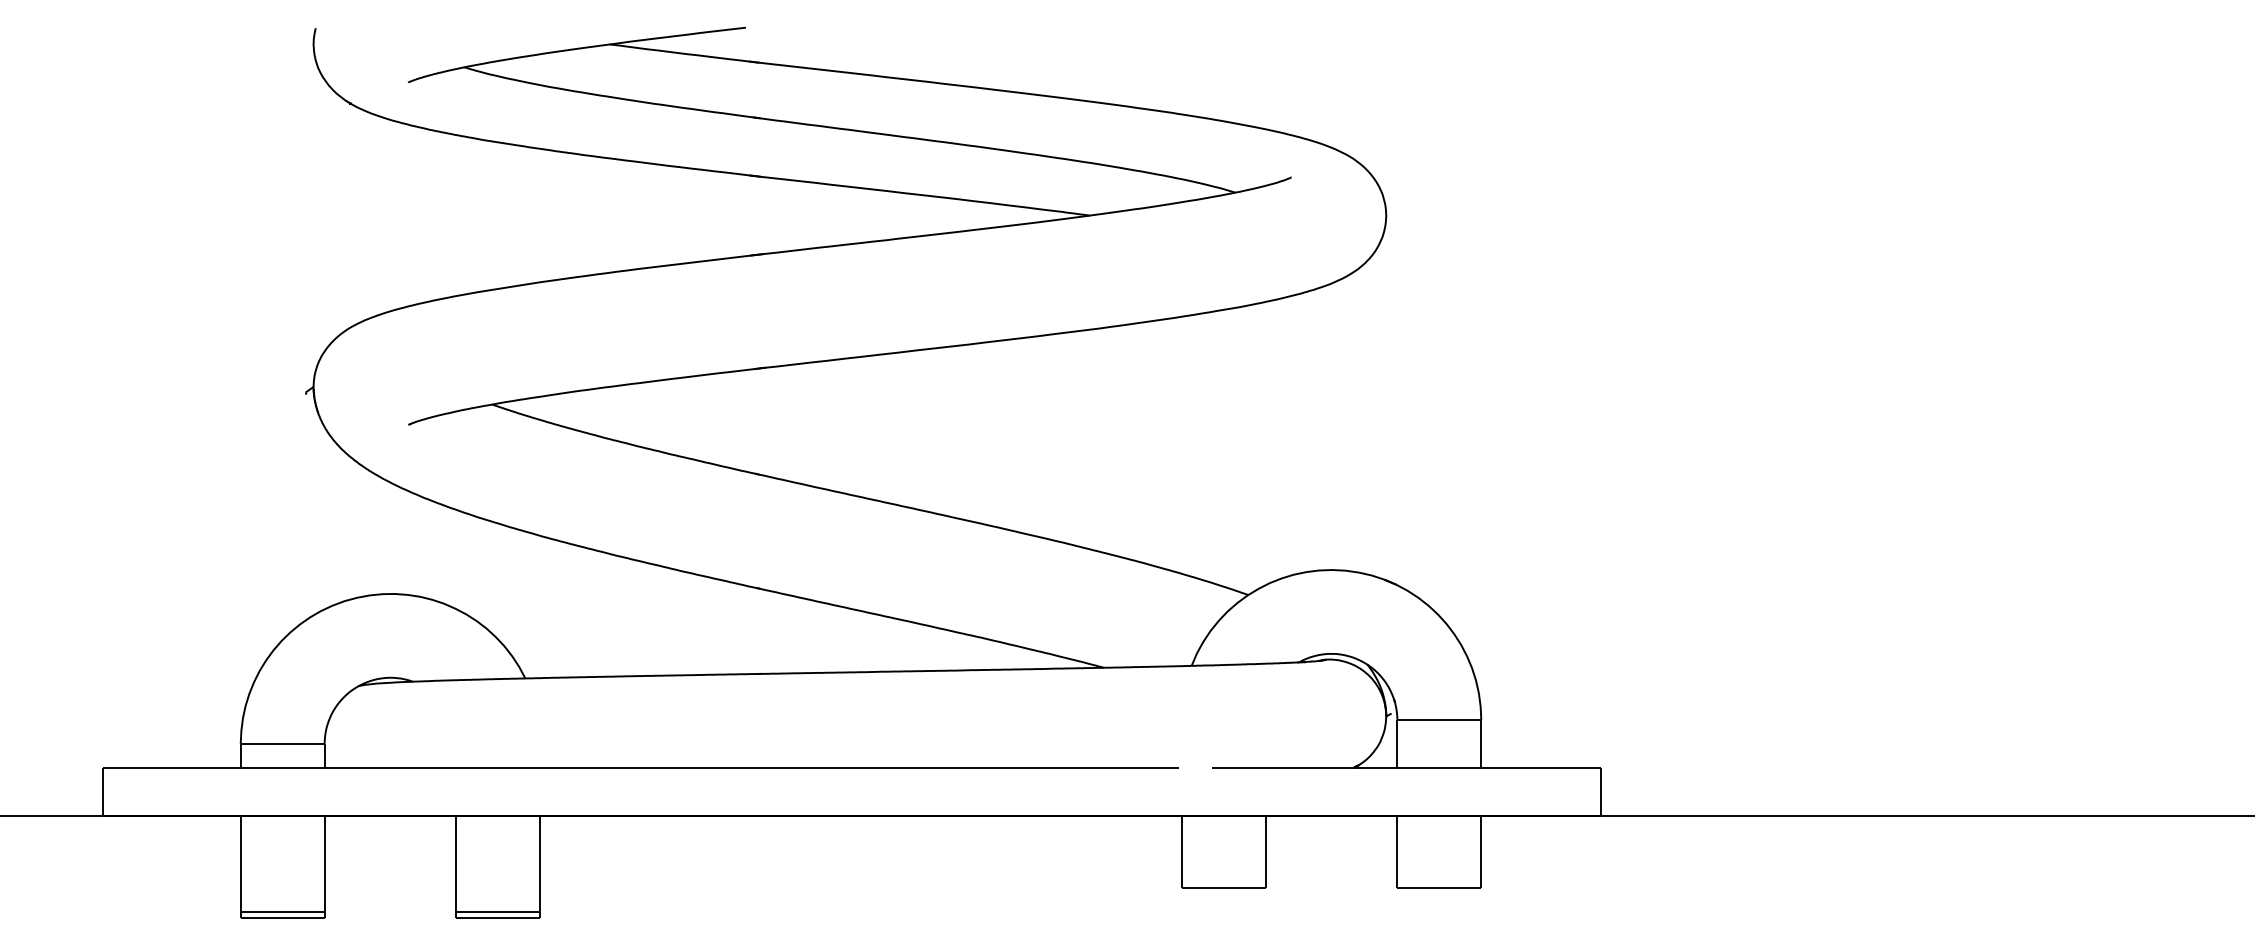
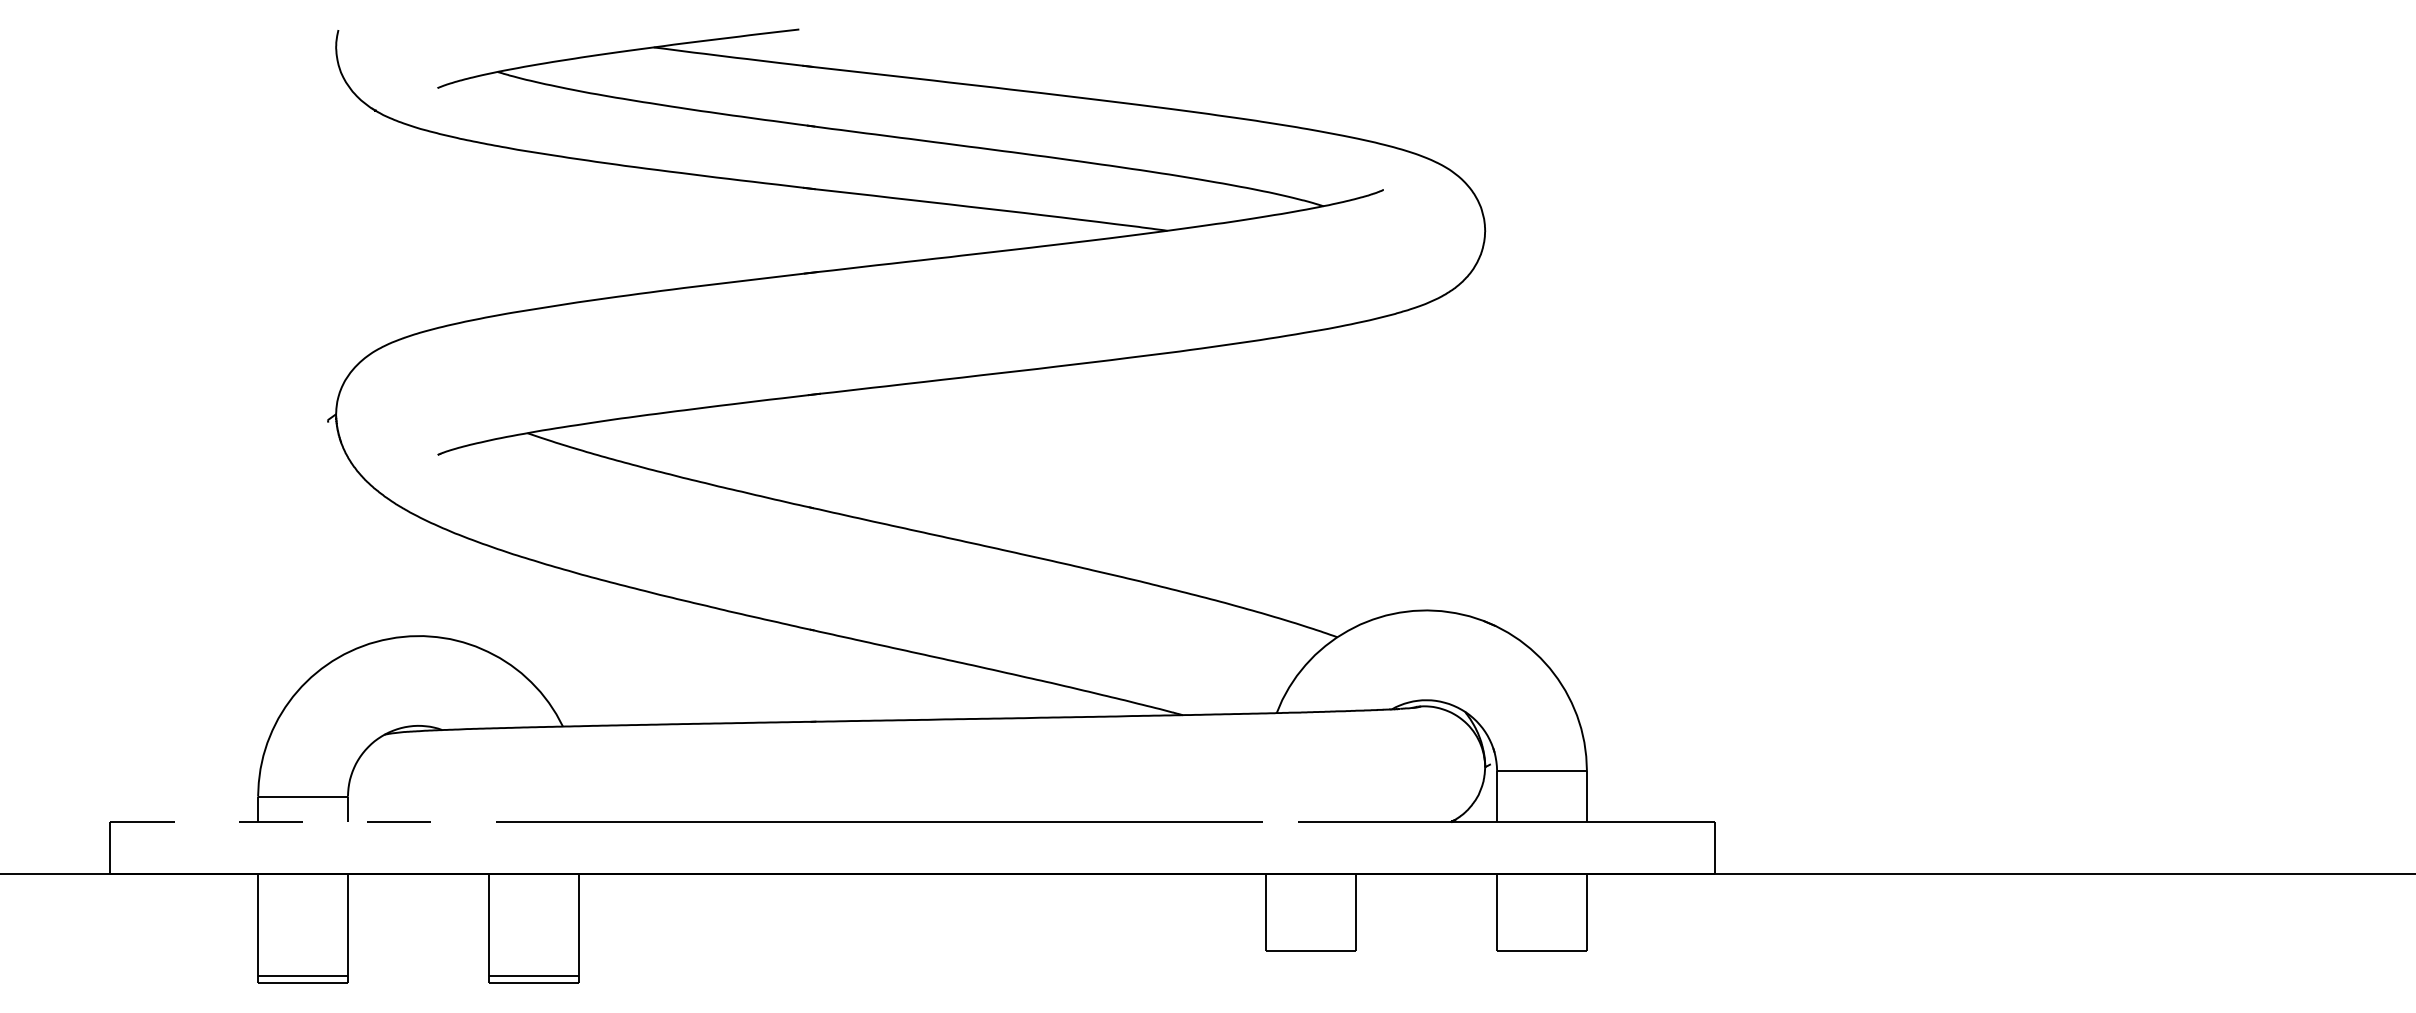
line: (285, 767) -> (306, 821), solid -> dashed

